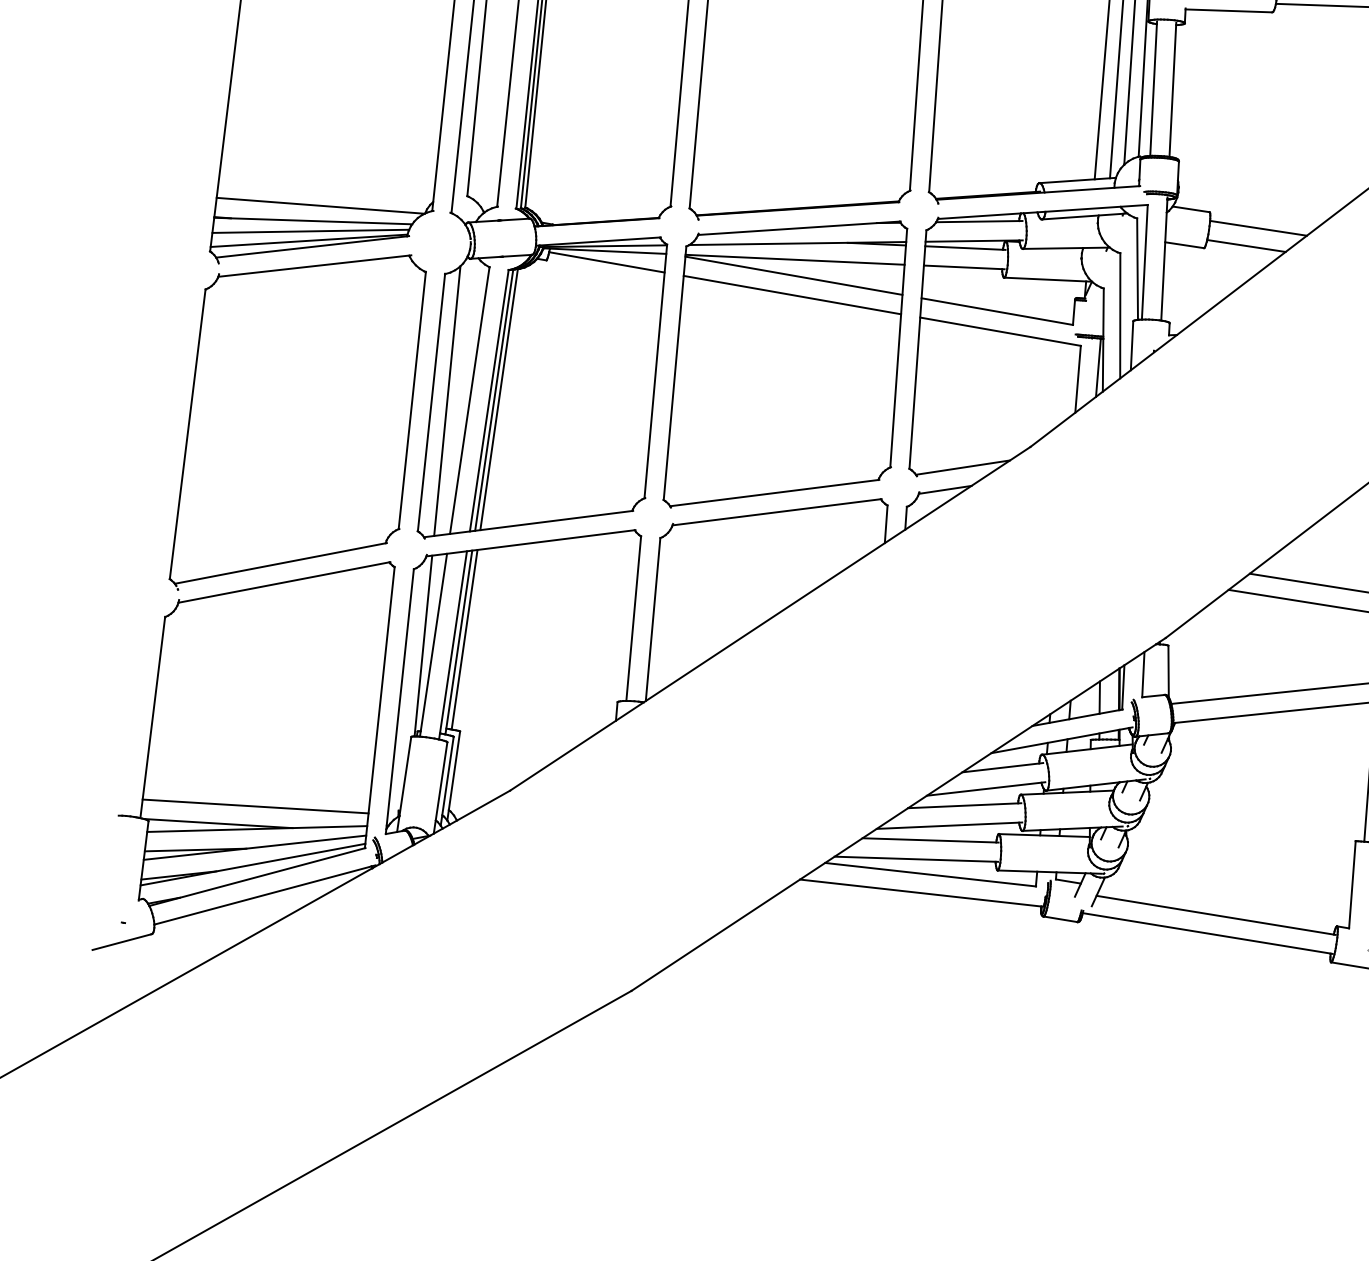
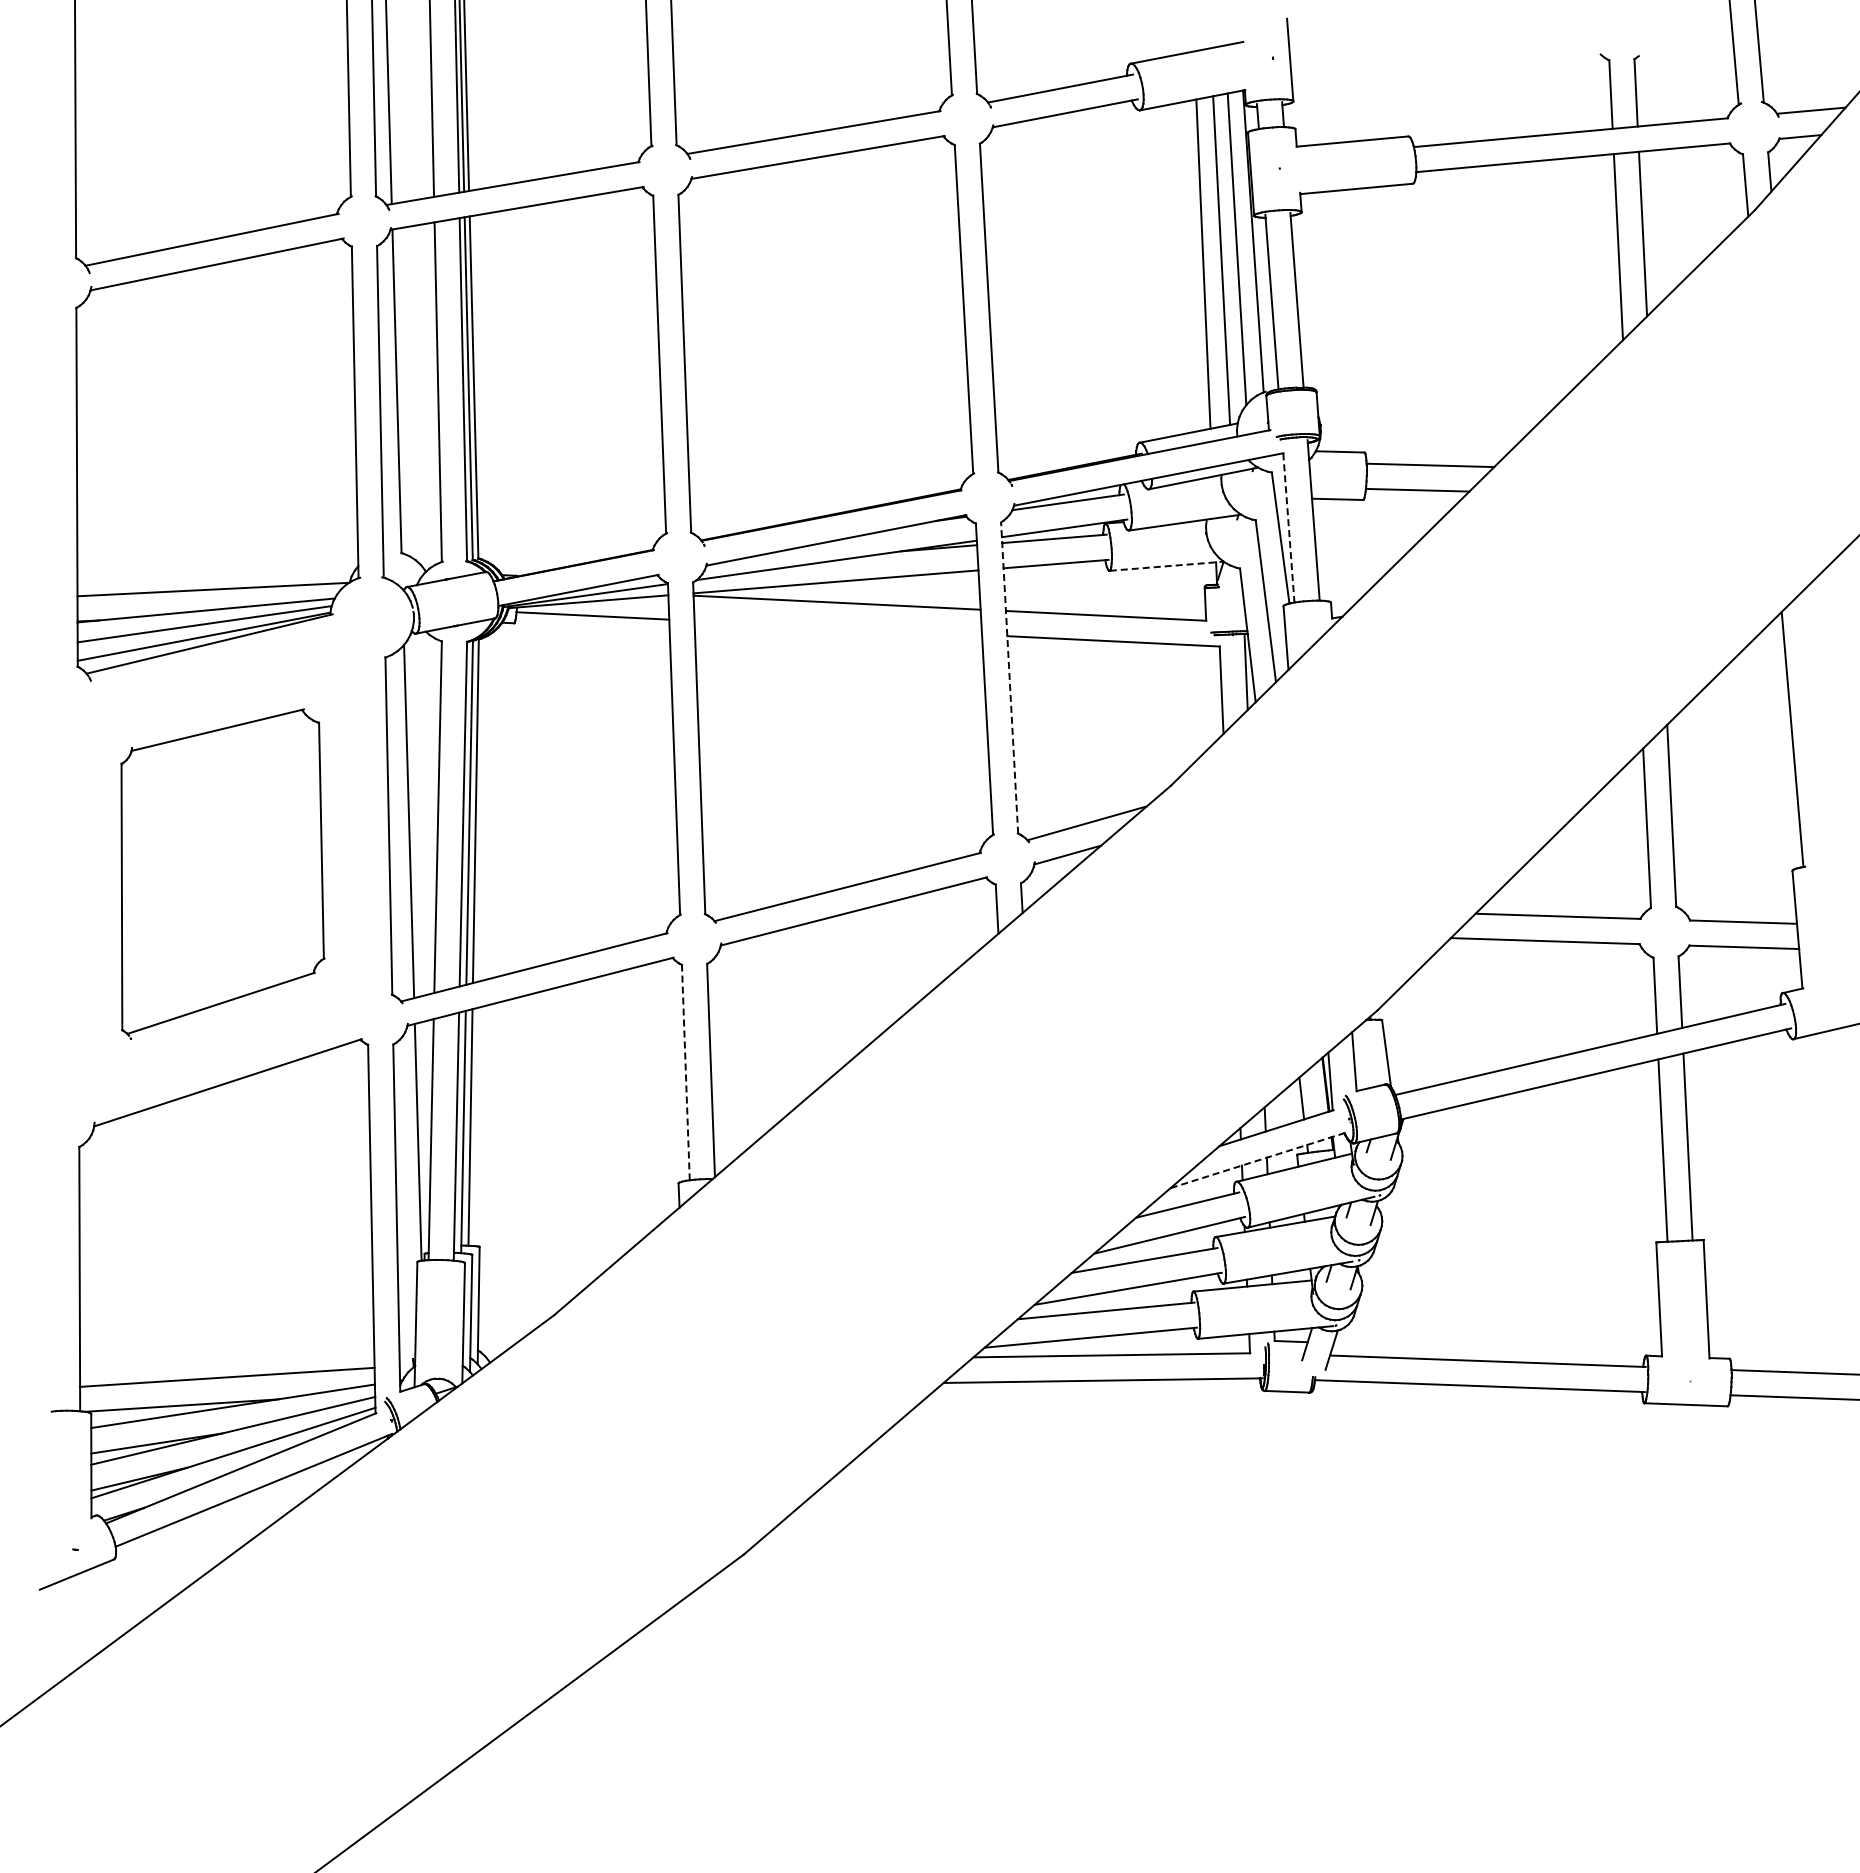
line: (1144, 261) -> (1288, 527), solid -> dashed
line: (1048, 279) -> (1167, 566), solid -> dashed
line: (792, 294) -> (838, 627), removed
line: (917, 349) -> (1009, 677), solid -> dashed
part: (300, 422) -> (222, 873), size x0.7
line: (633, 618) -> (685, 1072), solid -> dashed
line: (1061, 739) -> (1259, 1159), solid -> dashed

